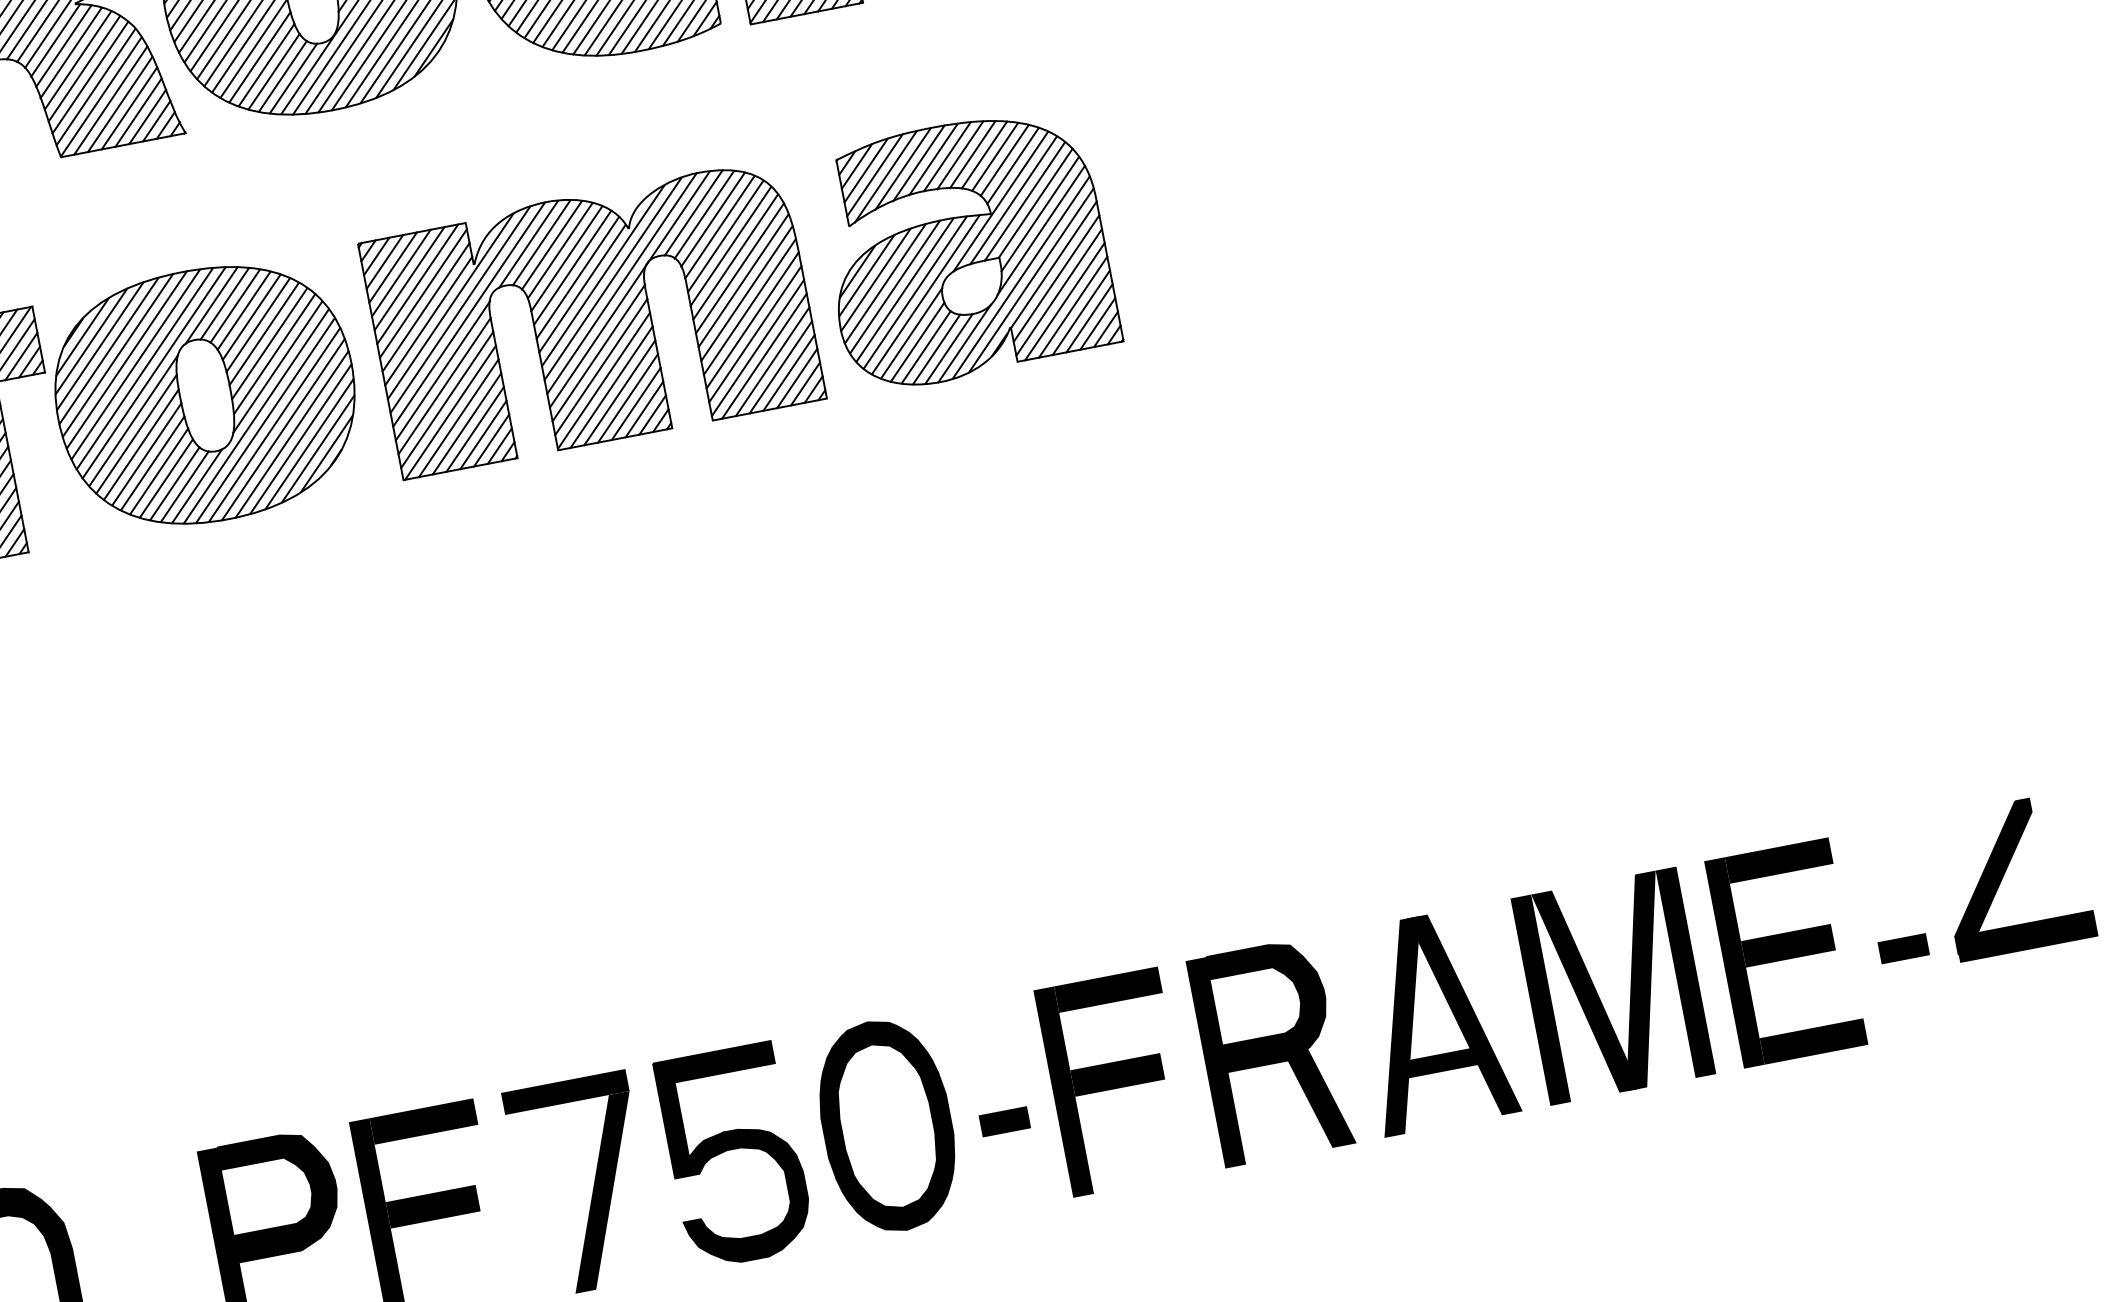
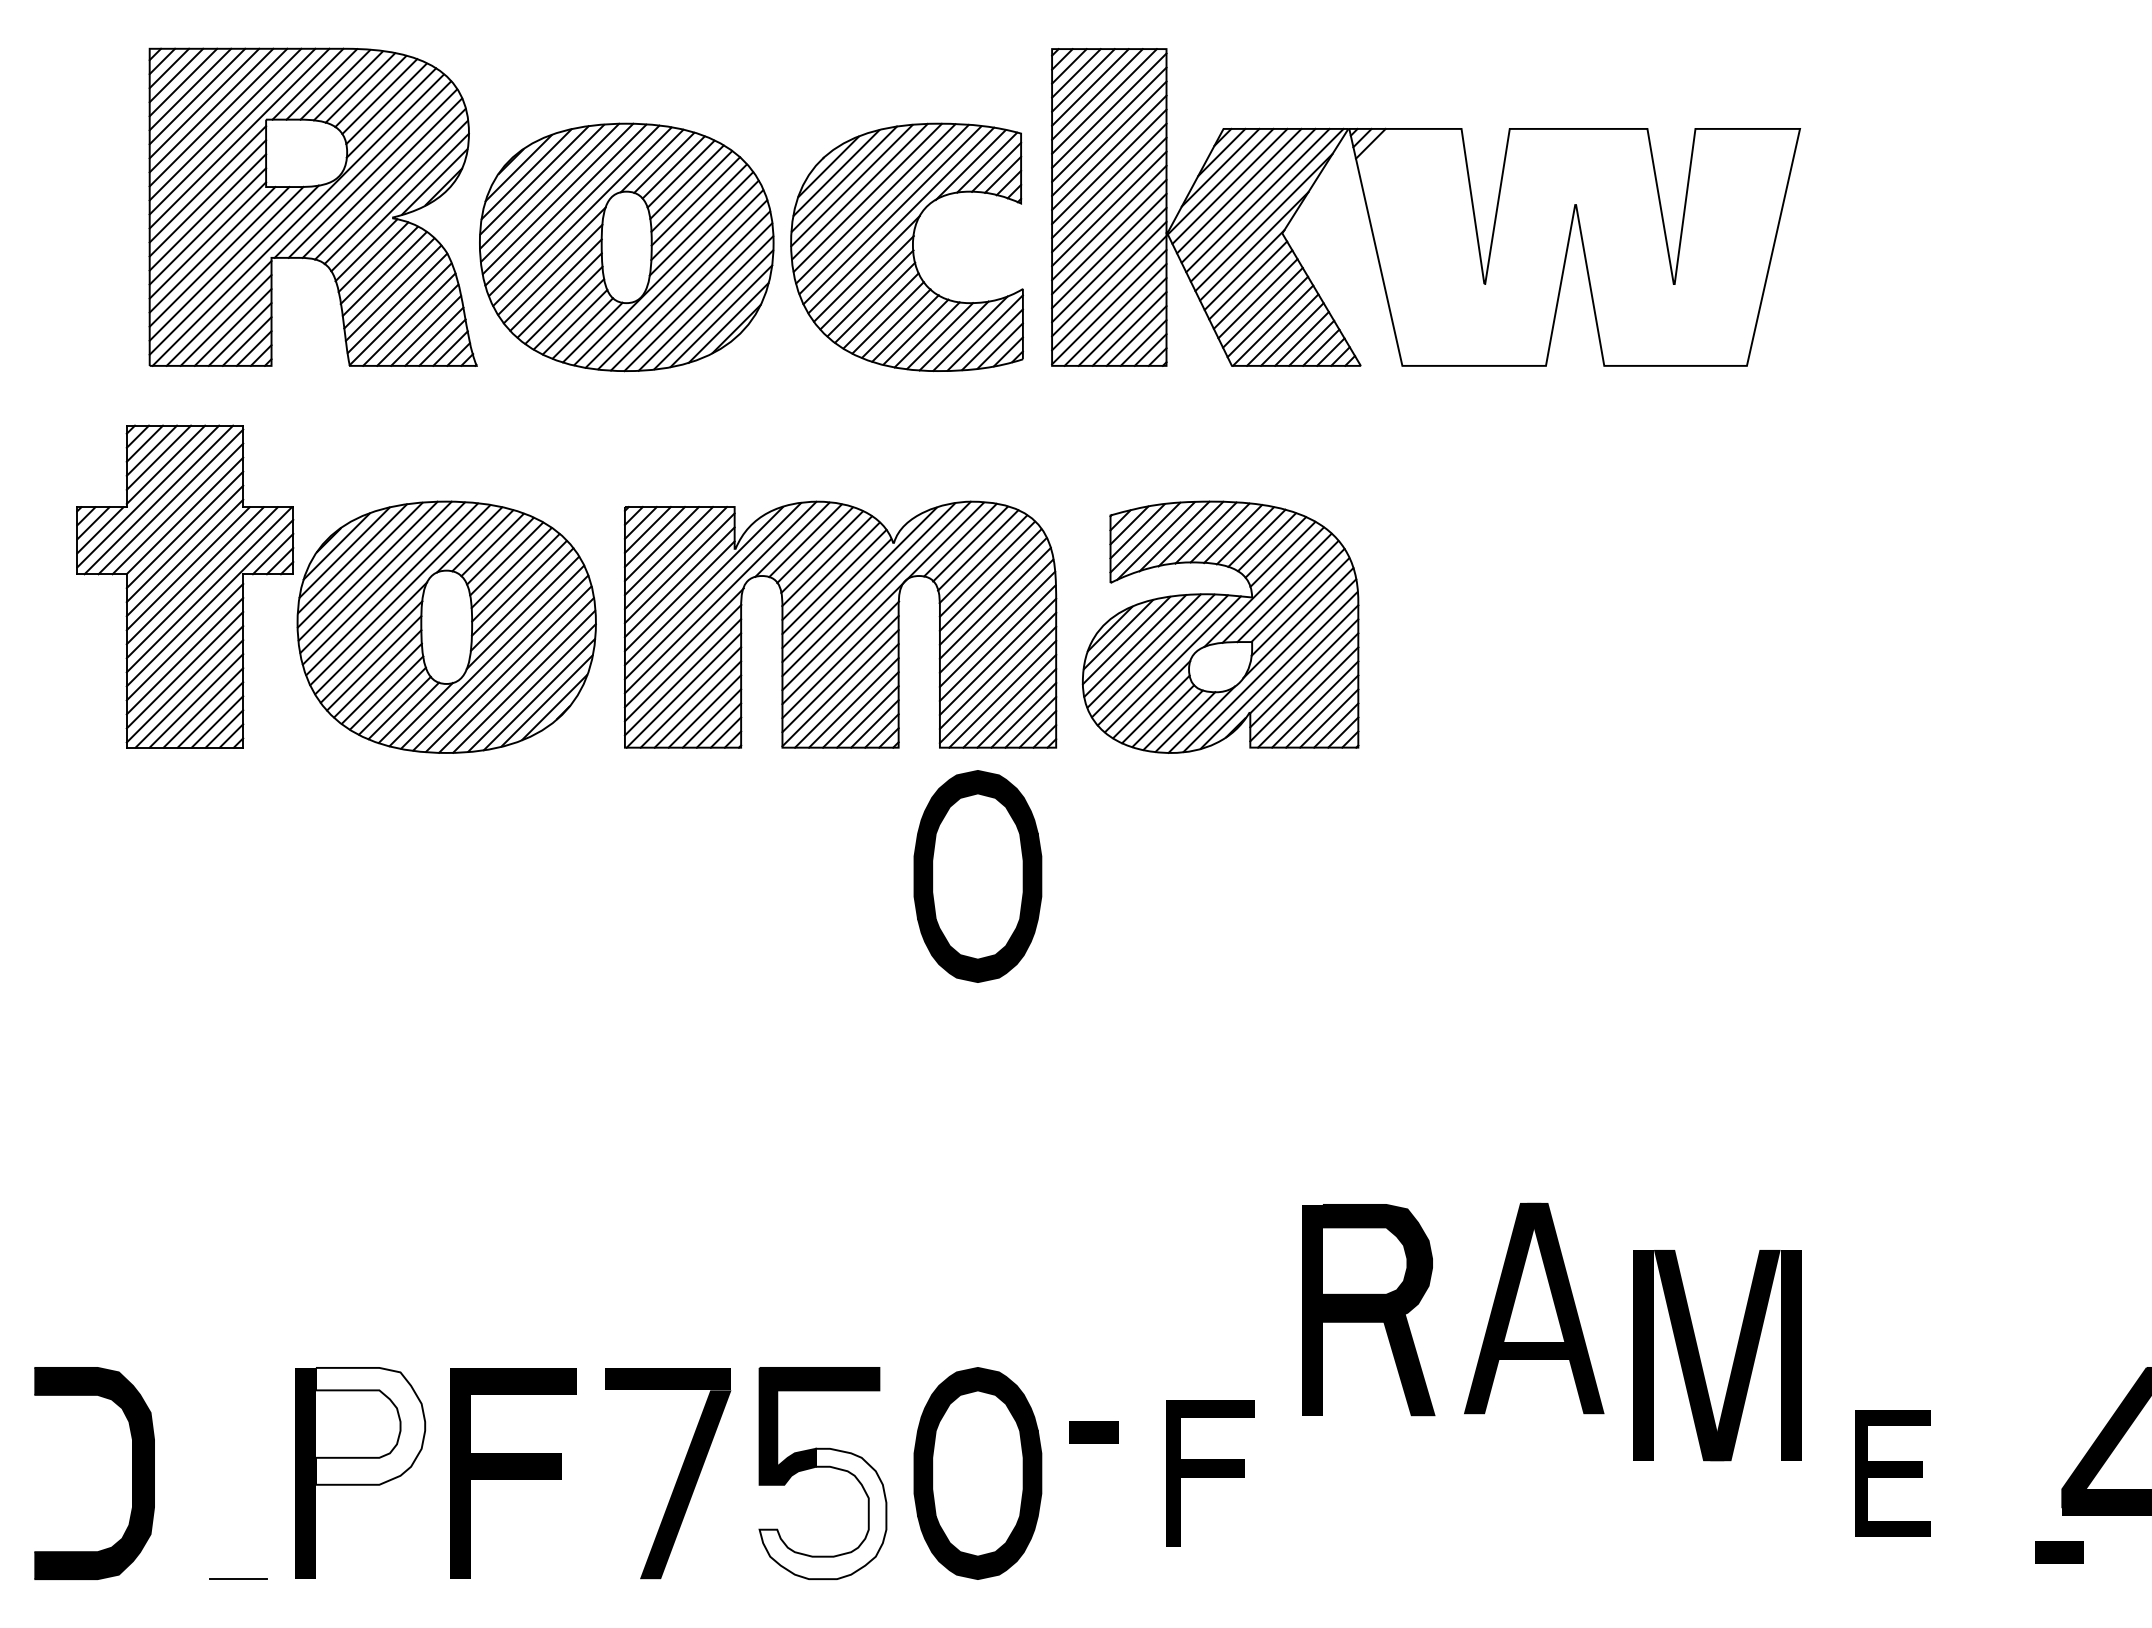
part: (774, 539) -> (977, 876), added
part: (1903, 948) -> (2059, 1552), moved
part: (1786, 952) -> (1893, 1473), size x0.6
part: (1630, 988) -> (1733, 1360), moved
part: (1433, 1020) -> (1534, 1308), moved
part: (1270, 1052) -> (1368, 1310), moved
part: (1115, 1082) -> (1210, 1473), size x0.7
part: (1004, 1121) -> (1093, 1432), moved
fill: (281, 1193) -> (370, 1425), removed
fill: (742, 1194) -> (822, 1513), removed

